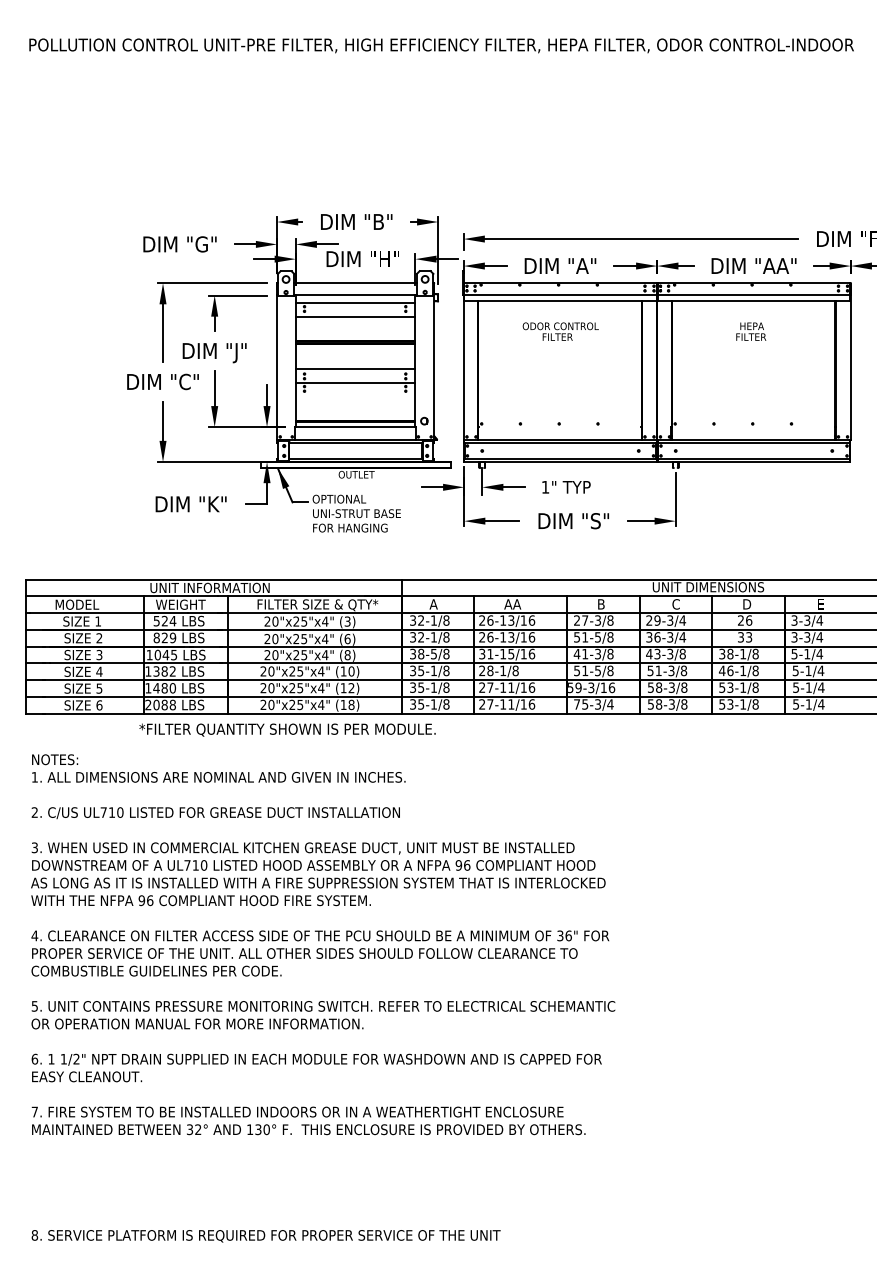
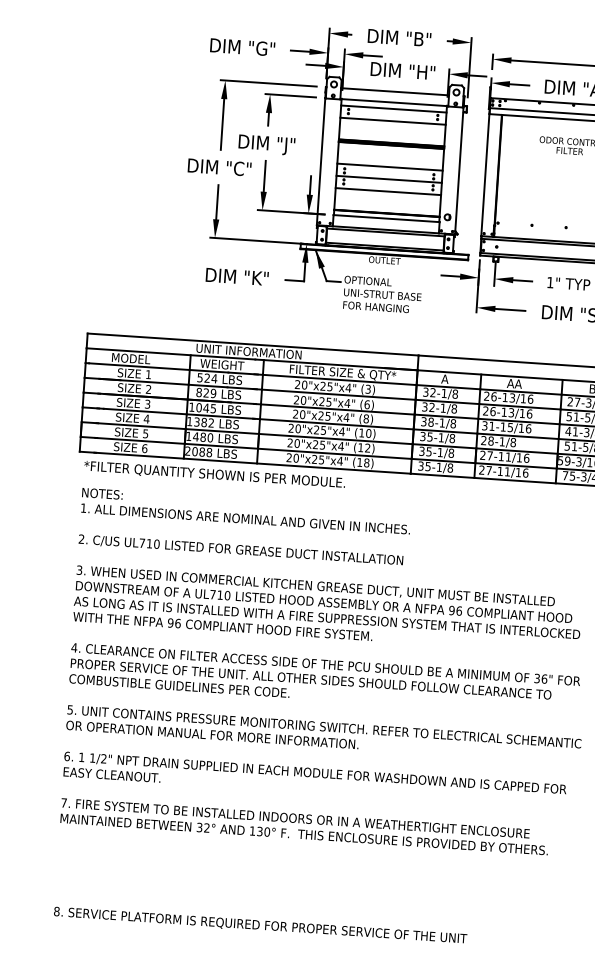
line: (355, 396) -> (388, 191), added
text: (433, 654) -> (441, 423), 38-5/8 -> 38-1/8
text: (287, 729) -> (214, 474), moved

